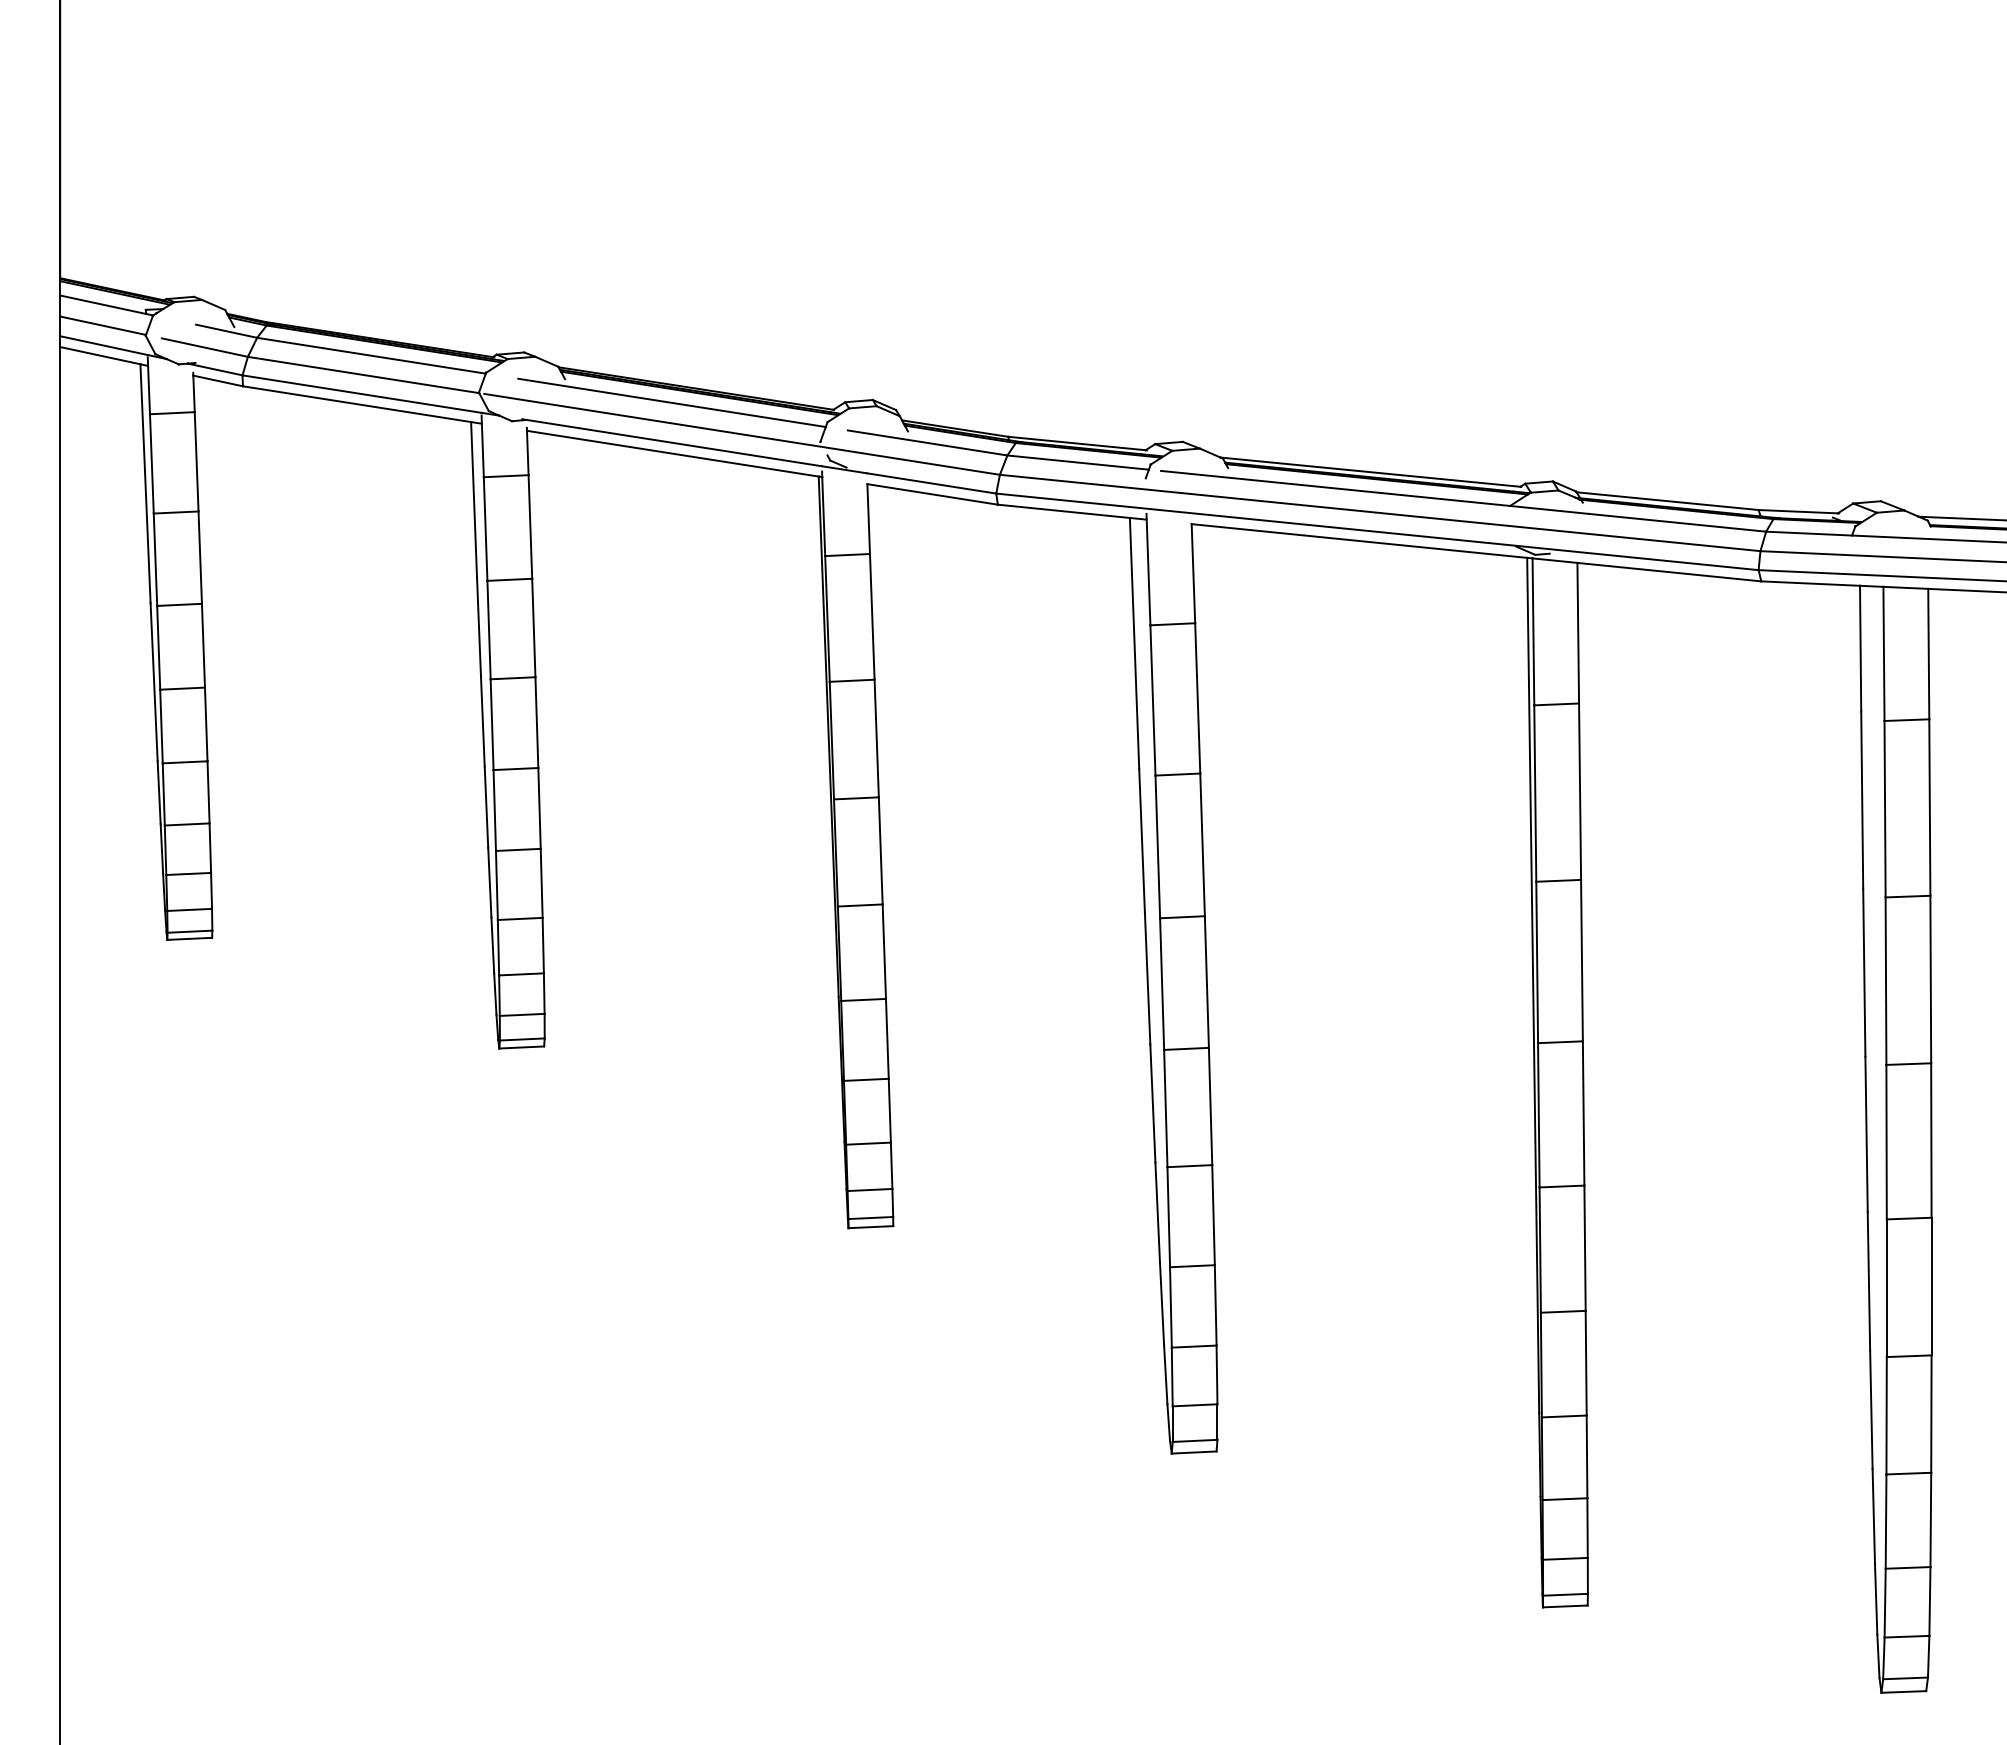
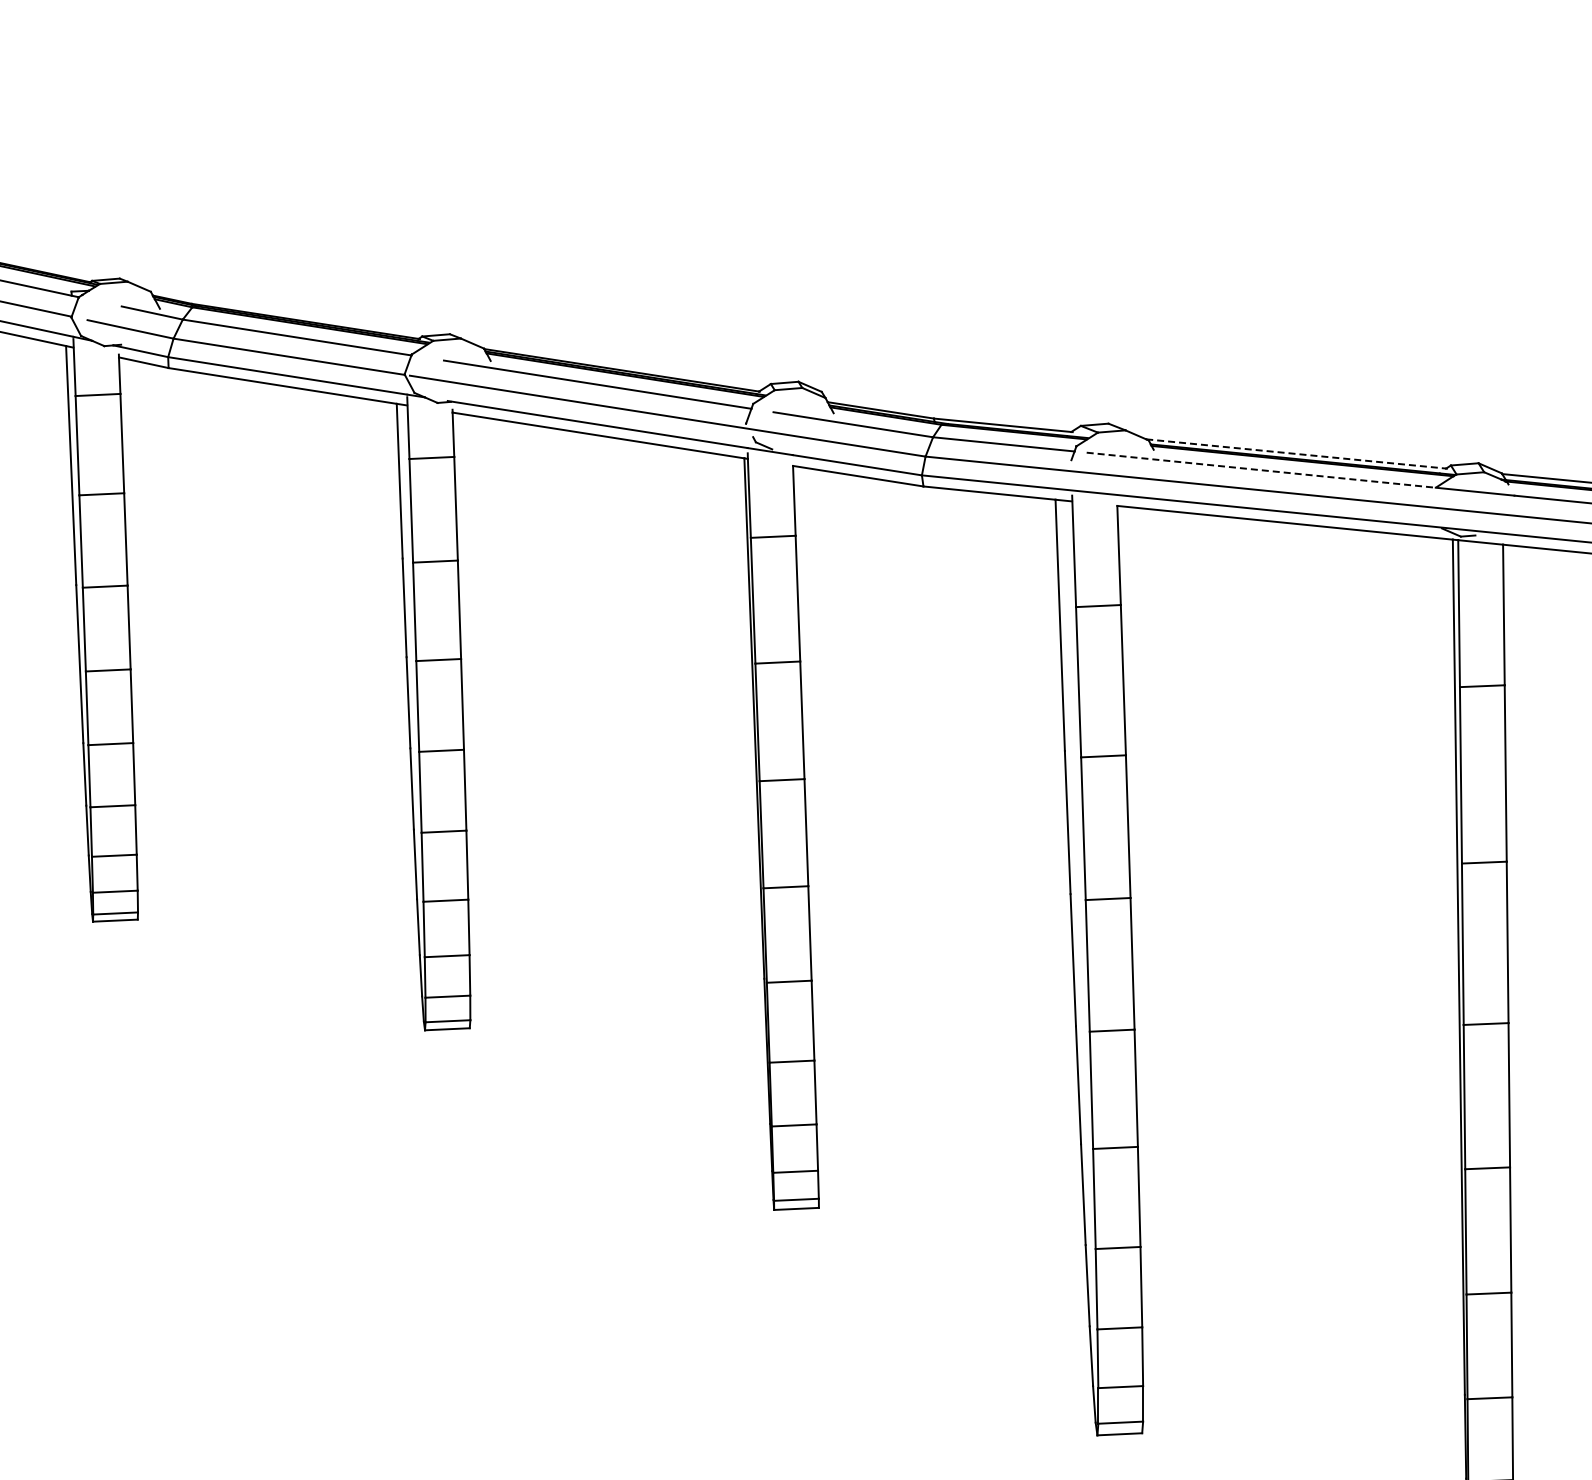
line: (1370, 472) -> (1296, 454), solid -> dashed
line: (1336, 488) -> (1262, 470), solid -> dashed

